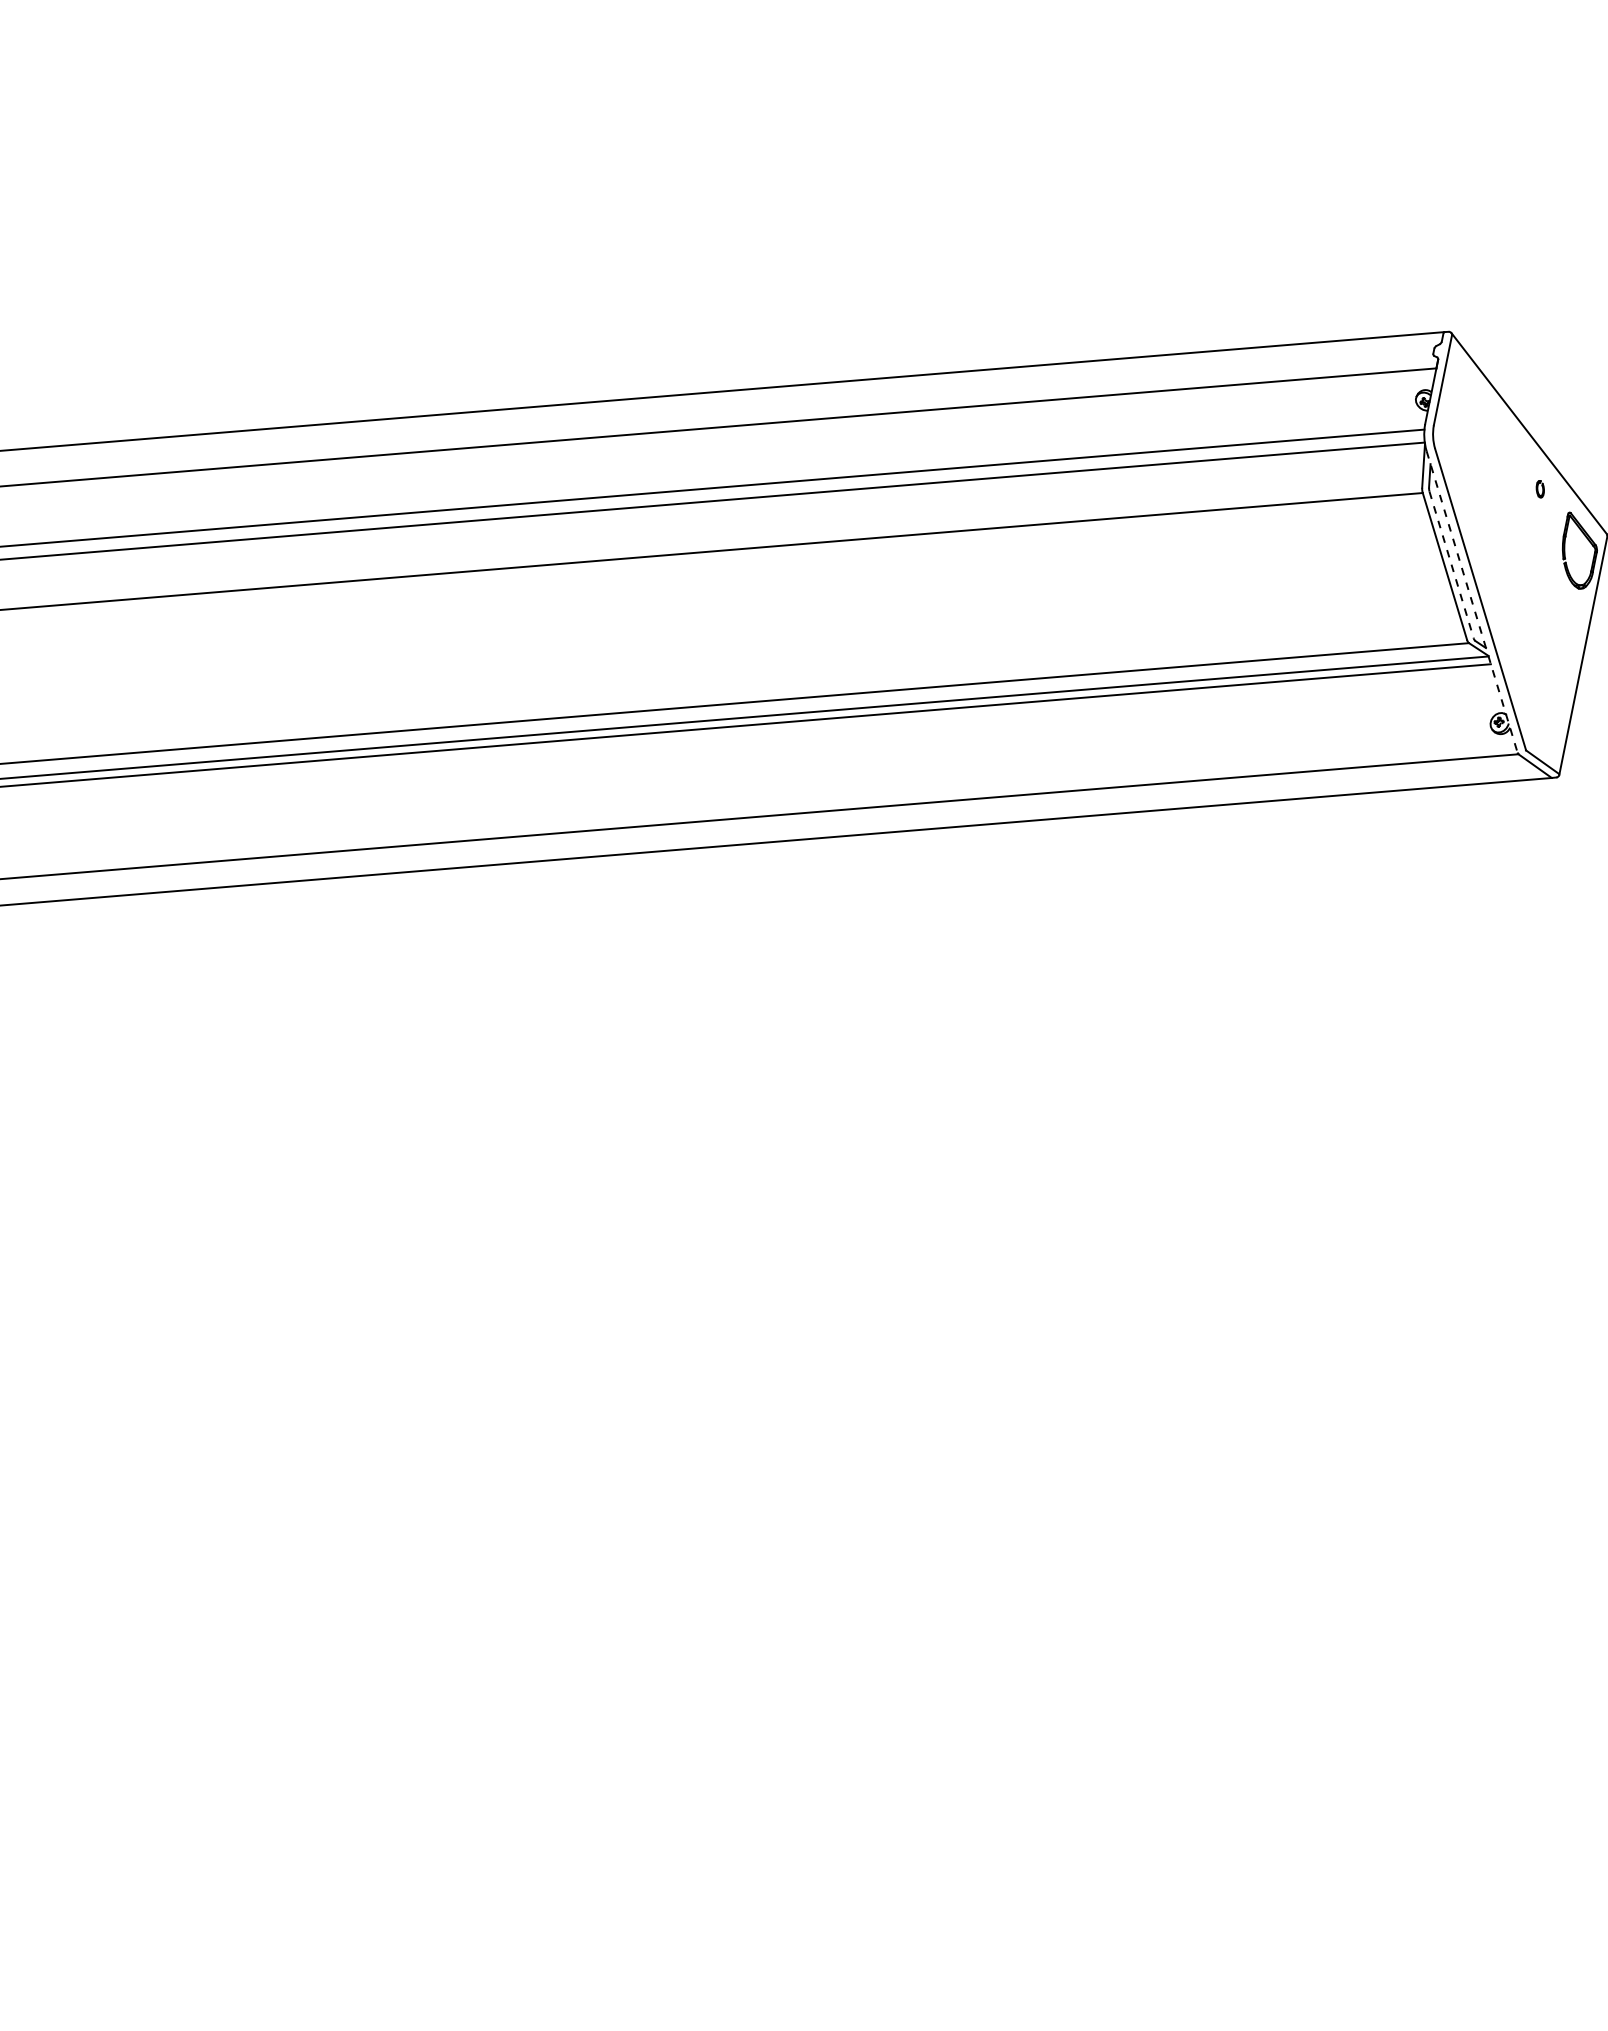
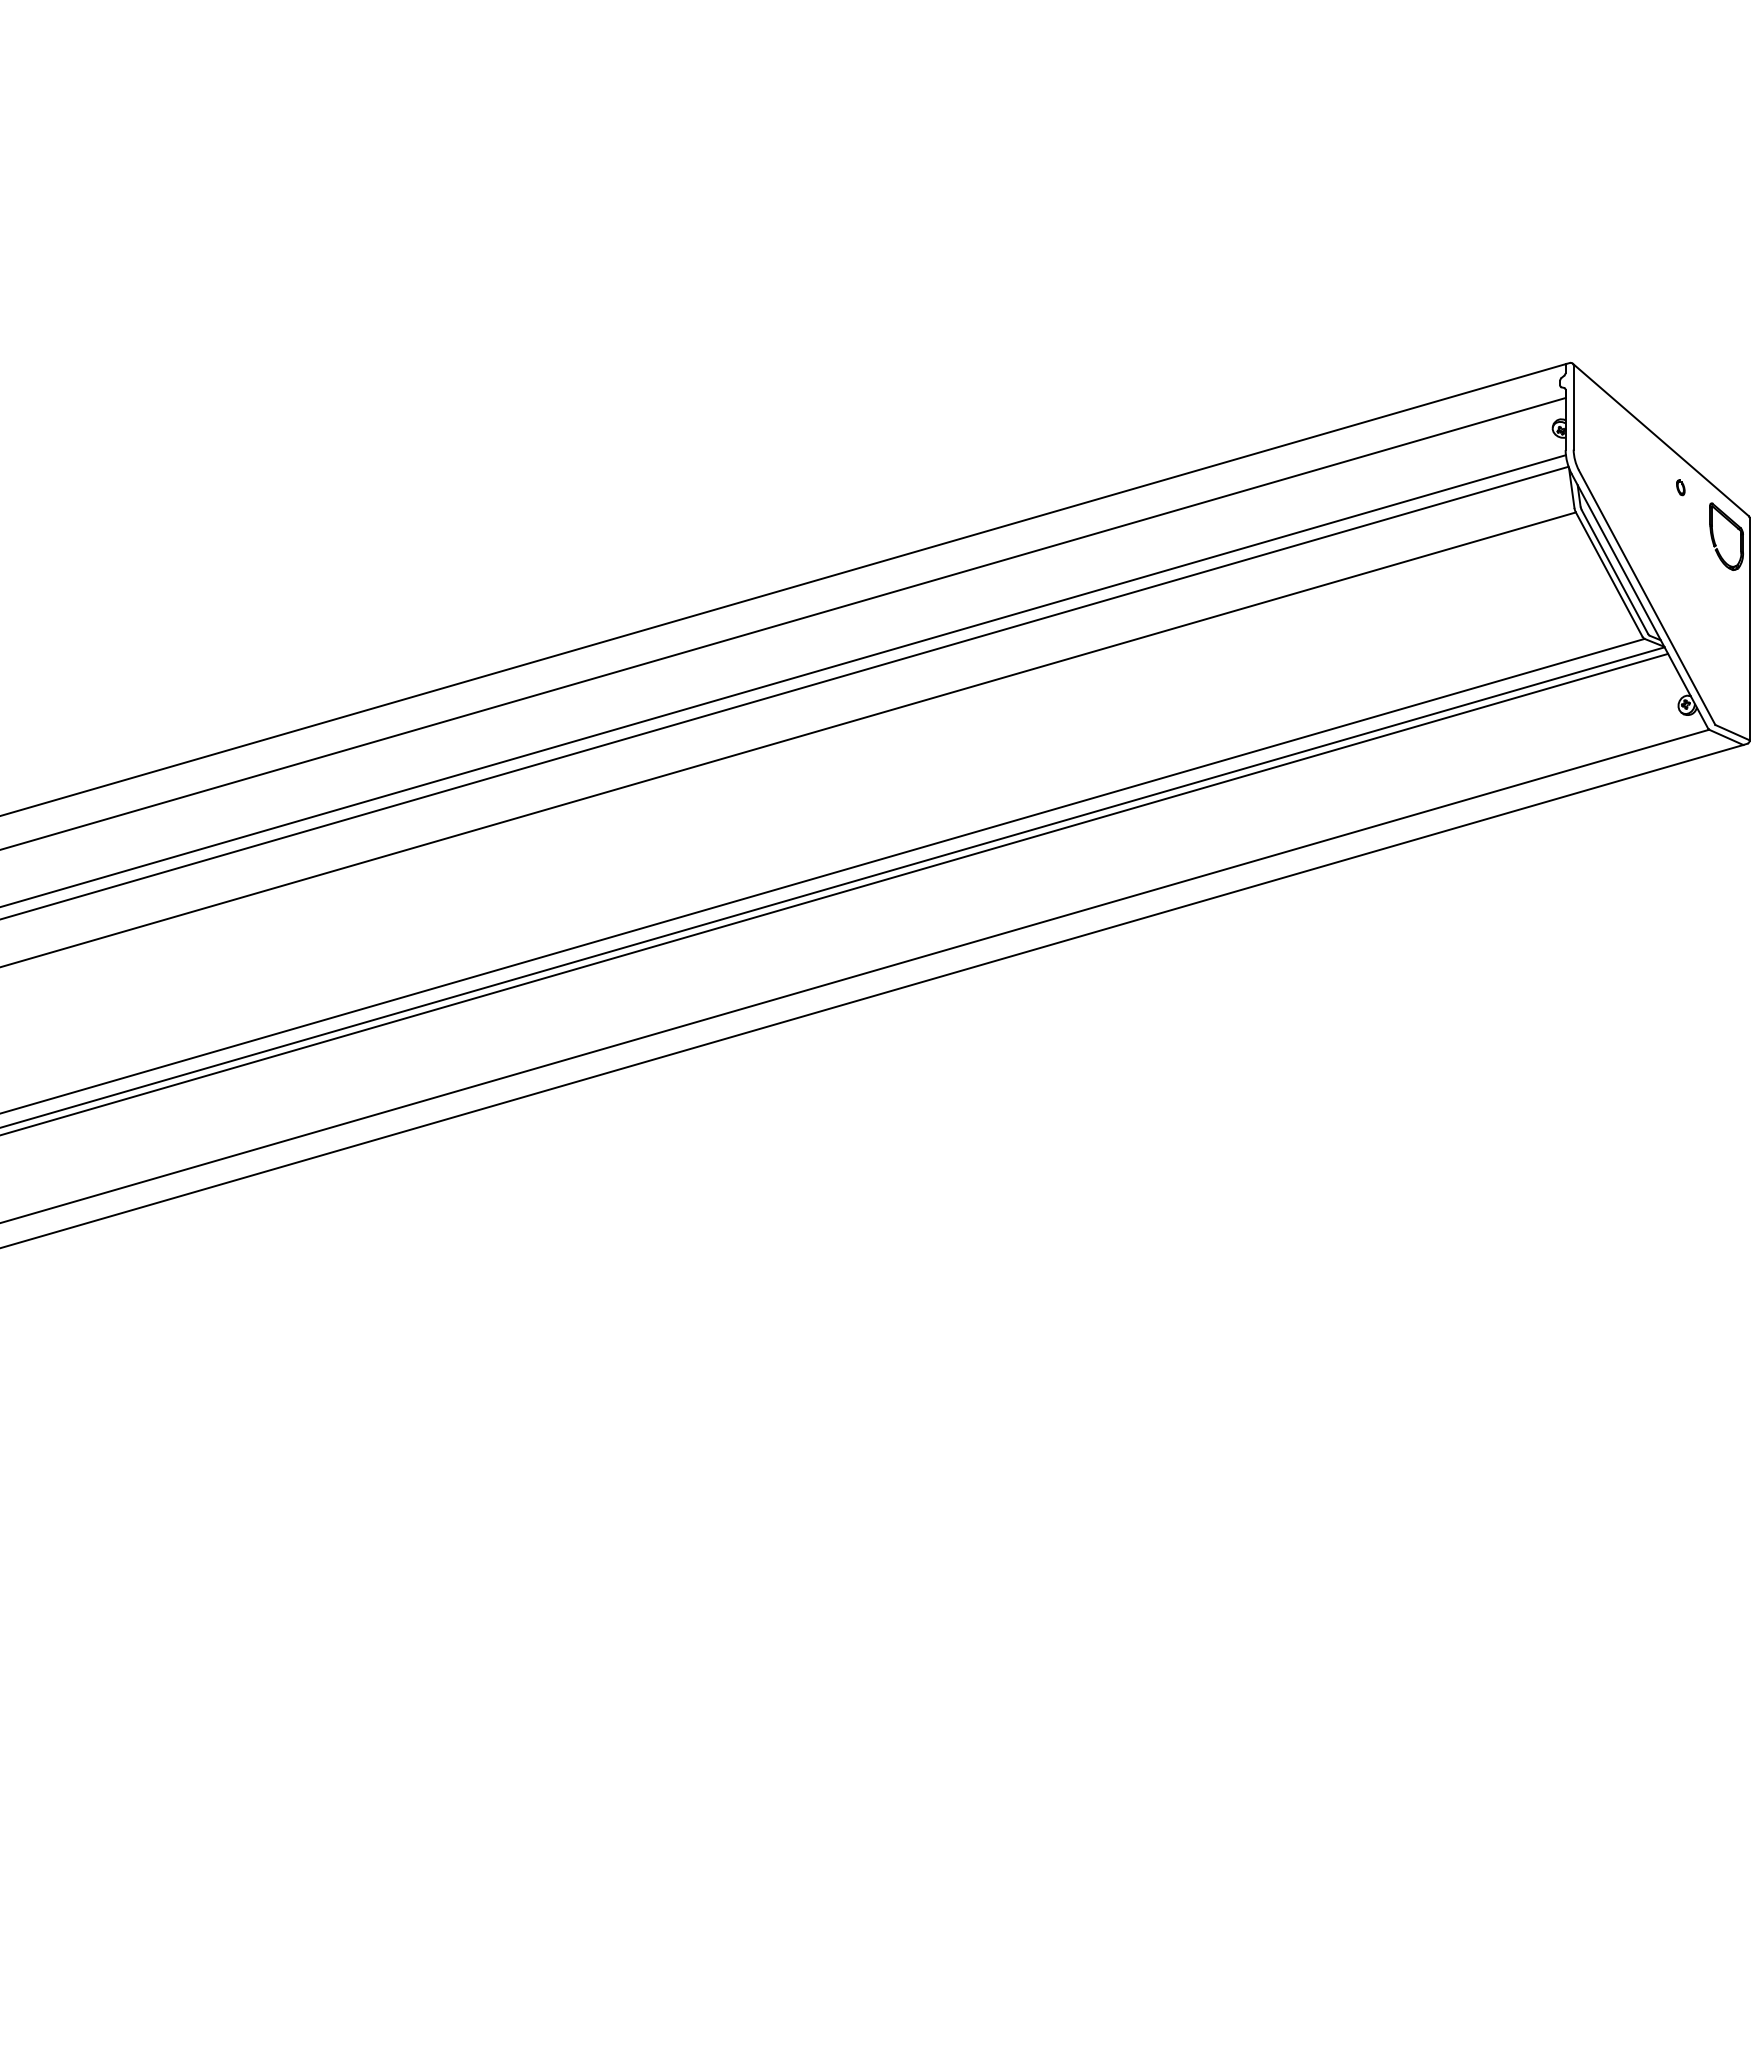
line: (1452, 565) -> (1615, 572), dashed -> solid
line: (1472, 602) -> (1640, 601), dashed -> solid

